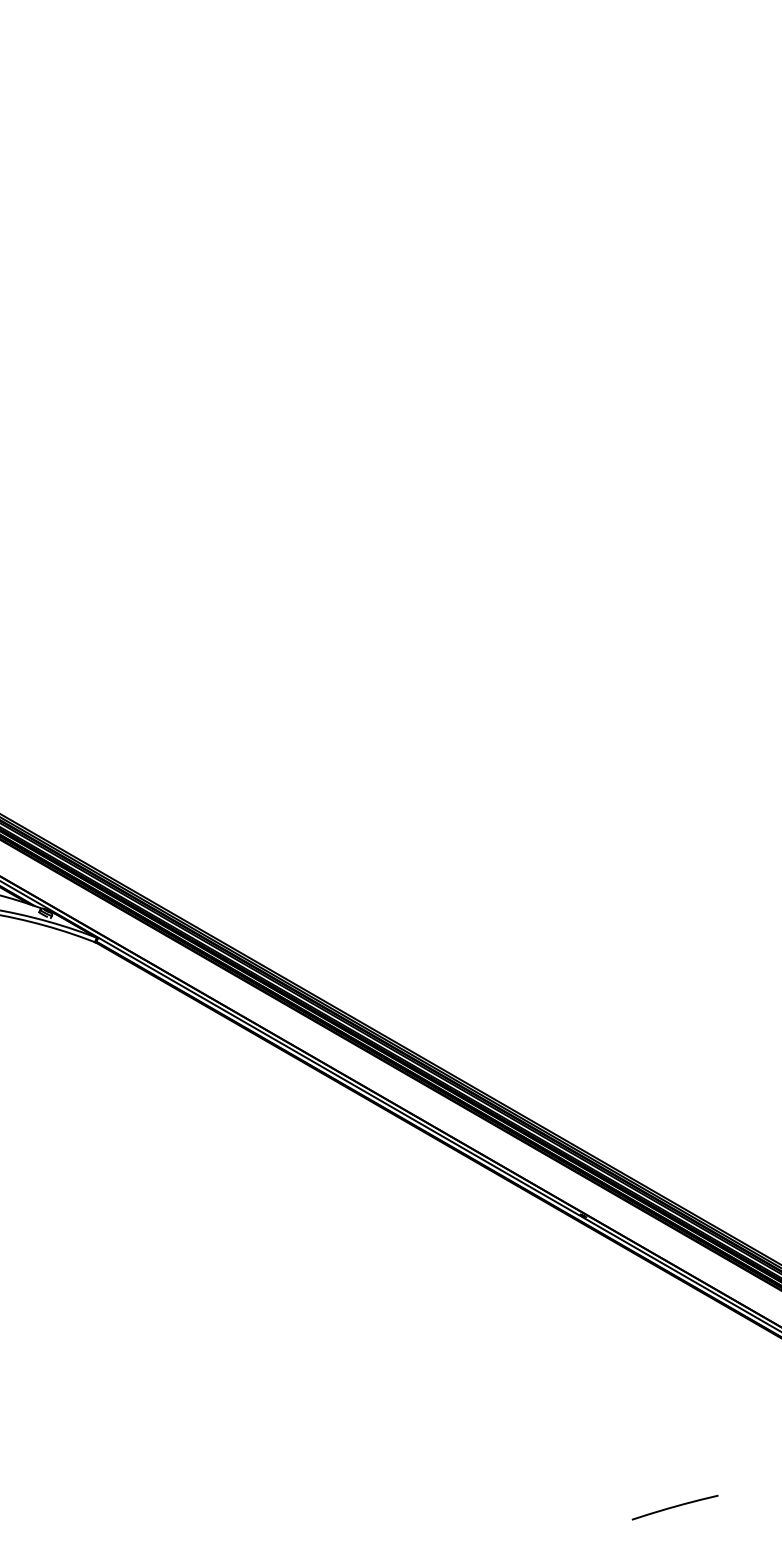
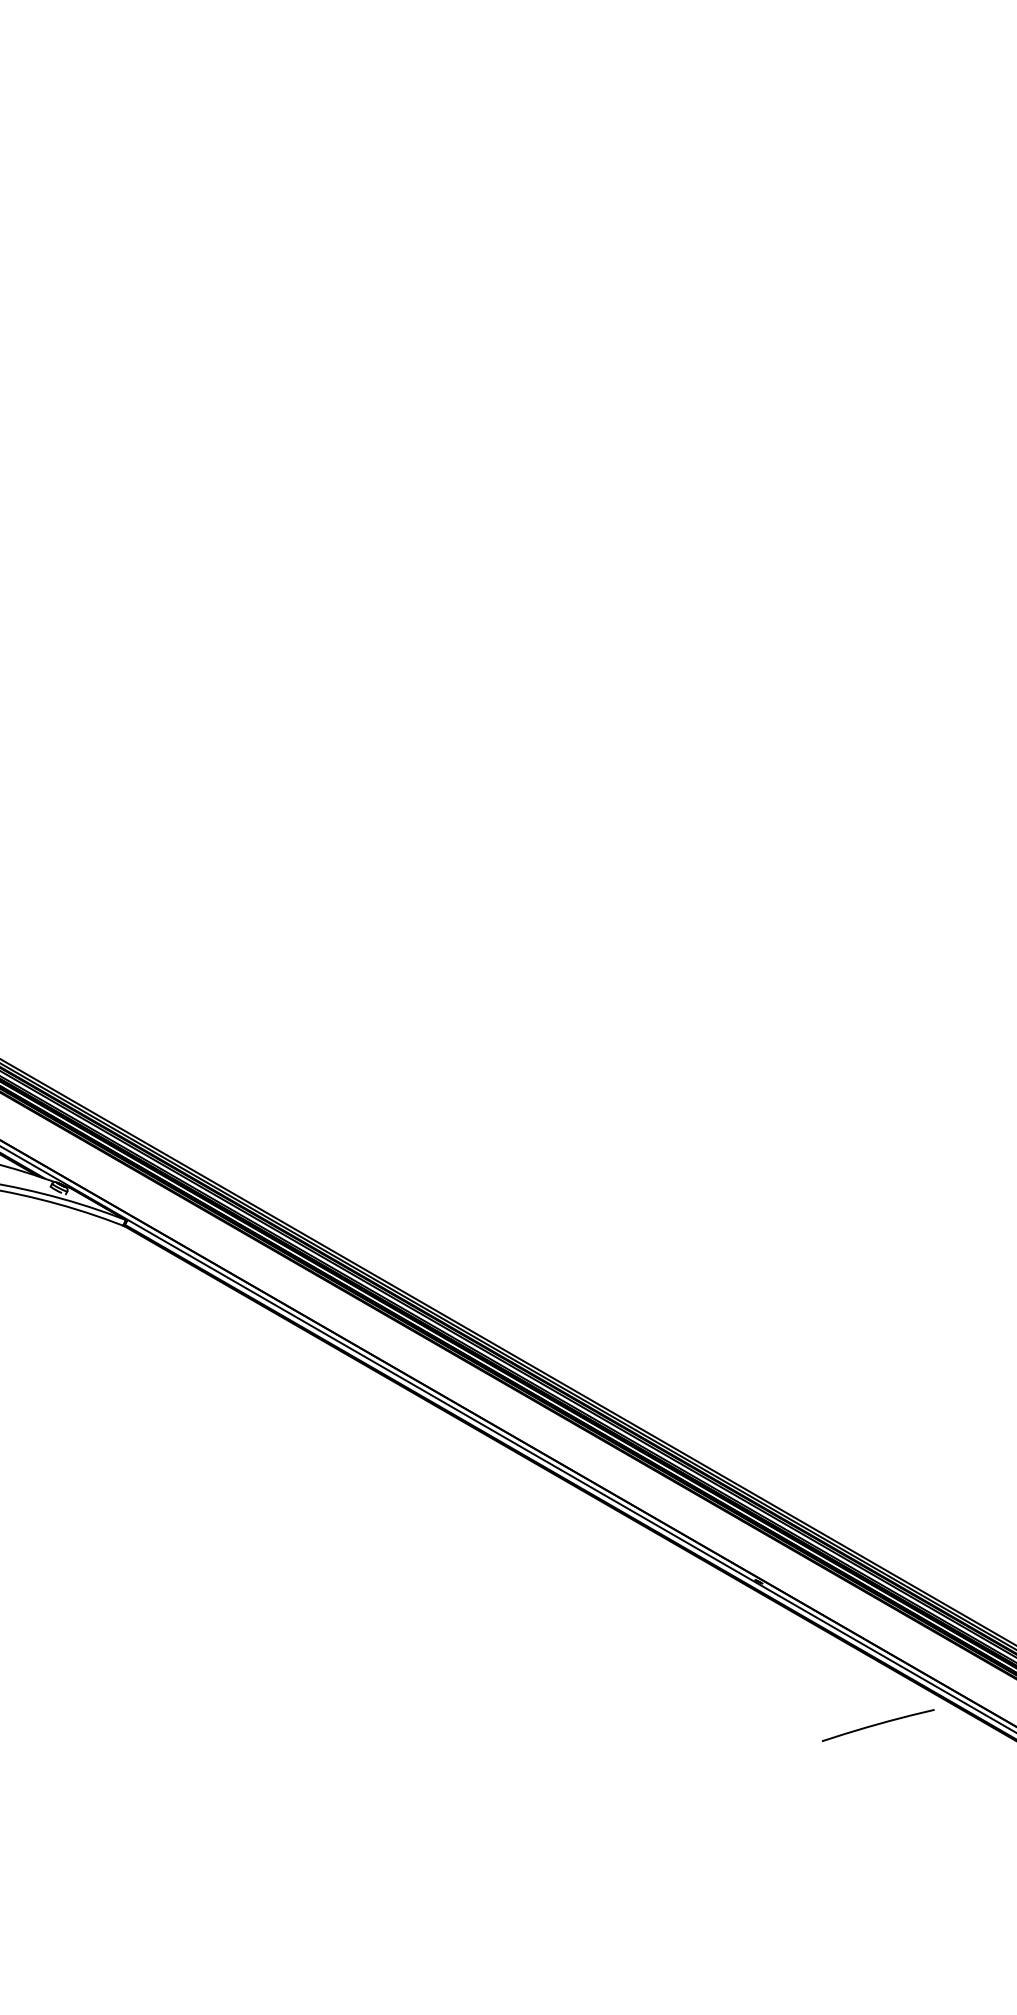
curve: (674, 1507) -> (877, 1725), moved

